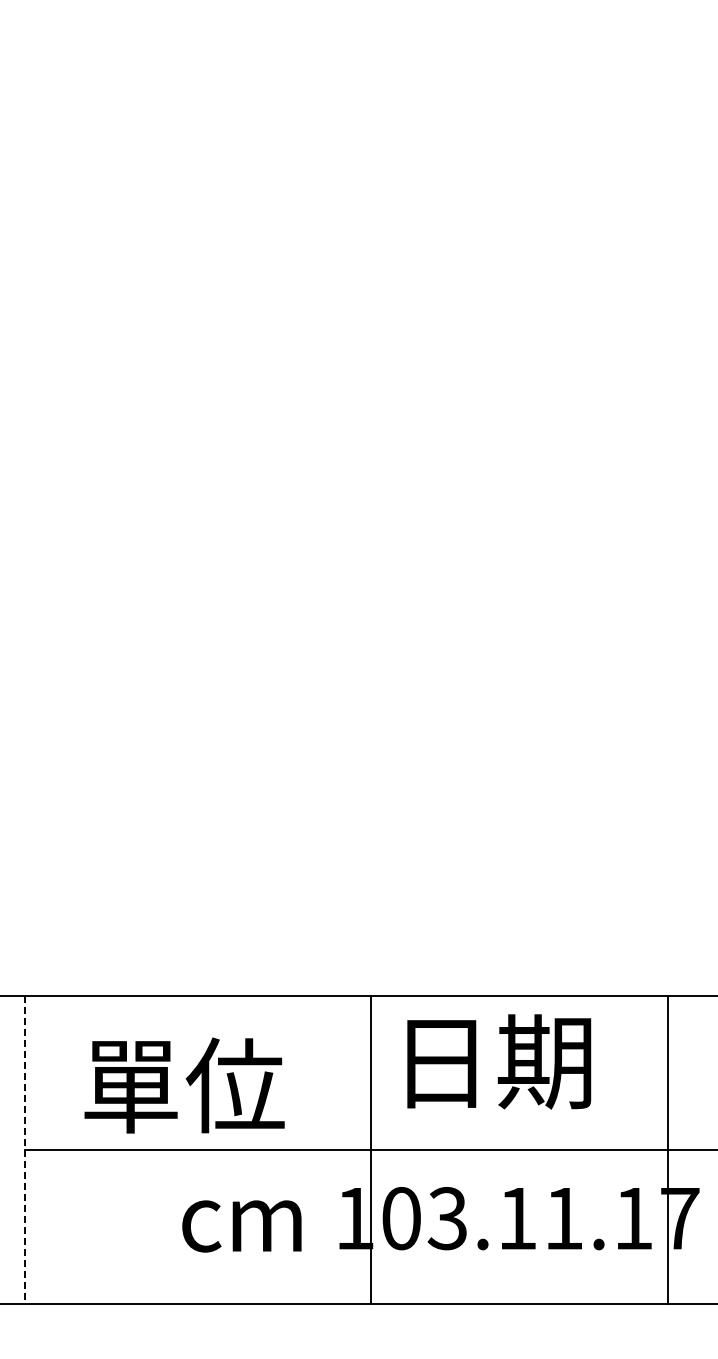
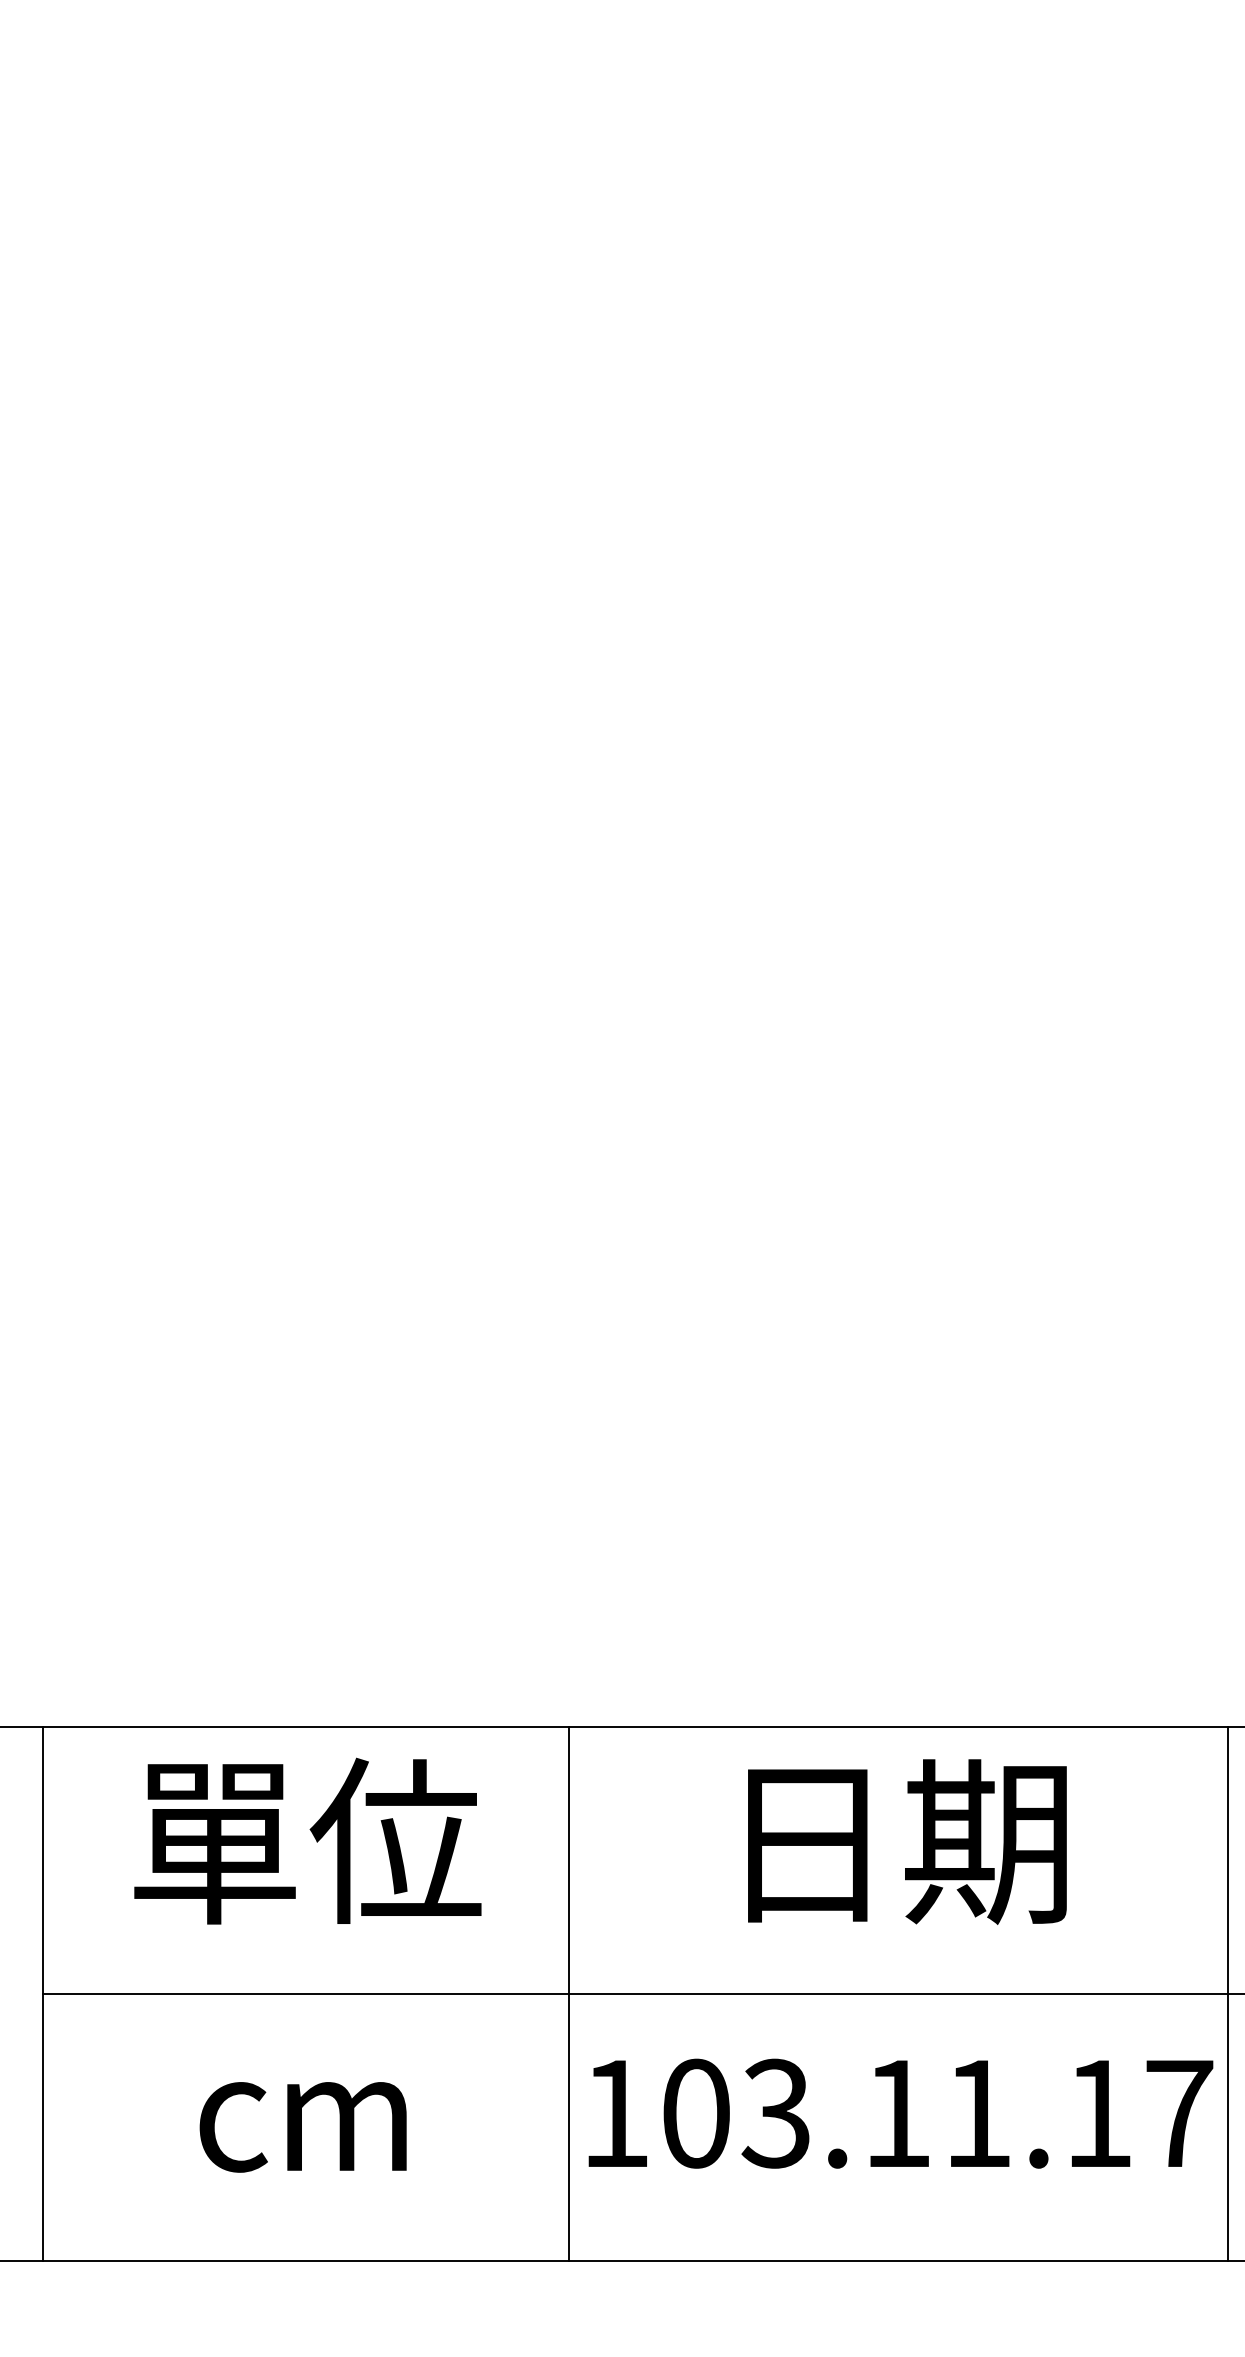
text: (499, 1061) -> (907, 1841), moved
text: (184, 1085) -> (307, 1841), moved
line: (24, 1149) -> (42, 1993), dashed -> solid
line: (370, 1149) -> (567, 1993), moved
line: (667, 1149) -> (1227, 1993), moved
text: (241, 1226) -> (302, 2127), moved

